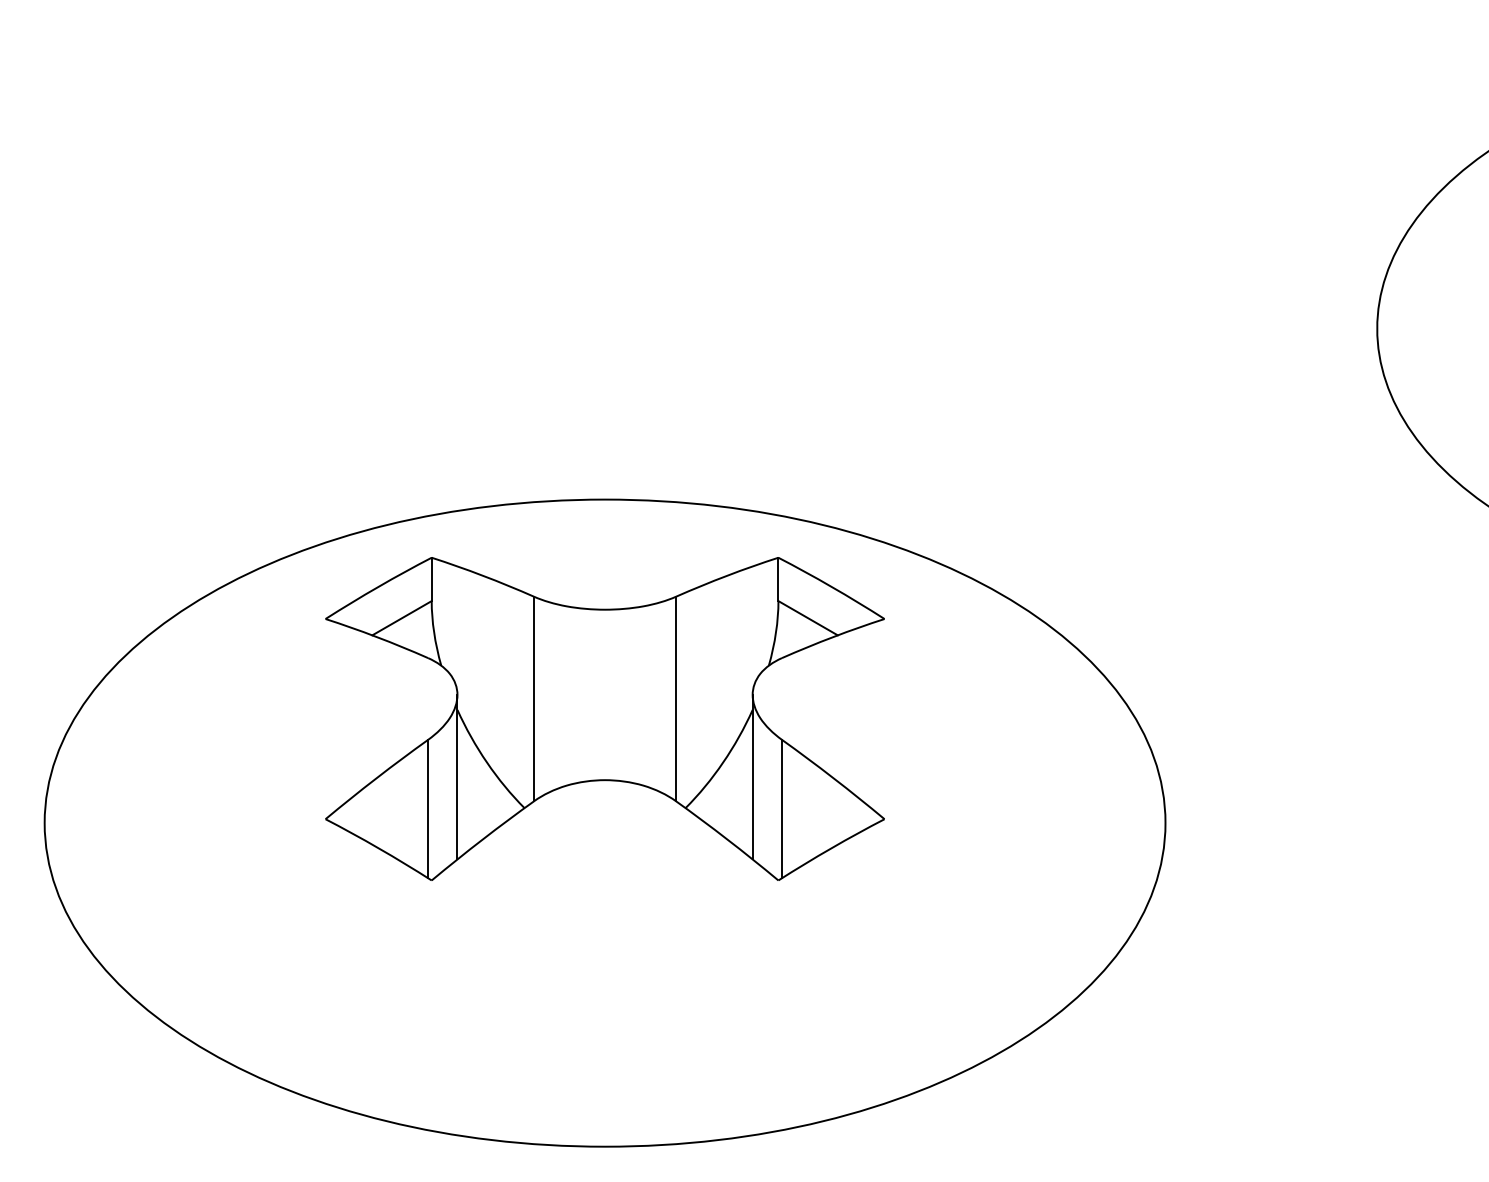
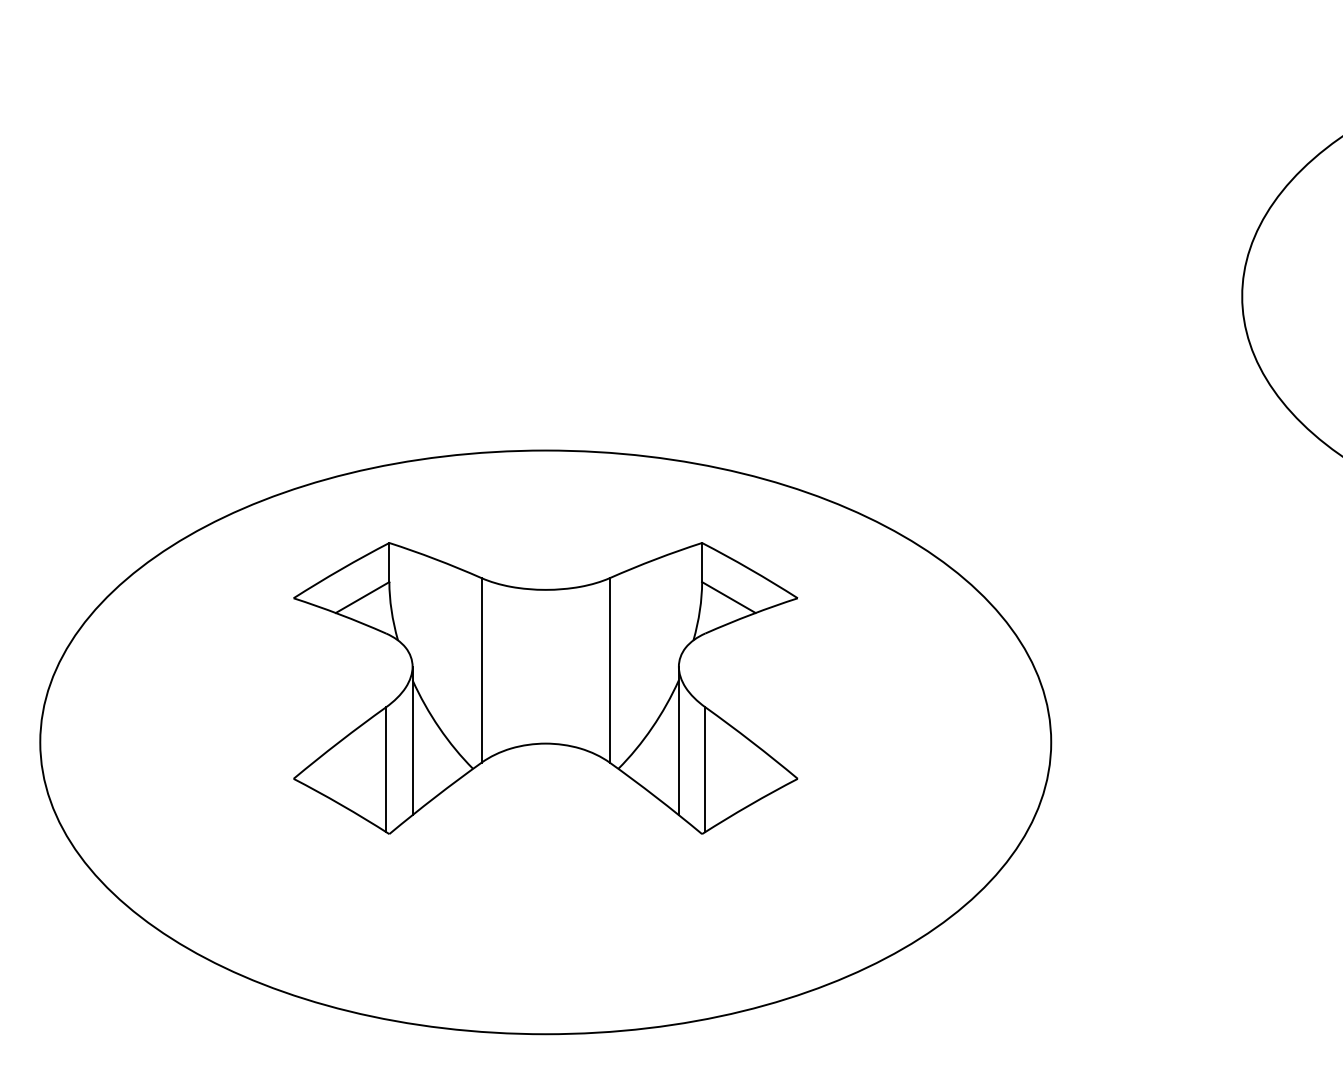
part: (604, 719) -> (545, 688), moved

